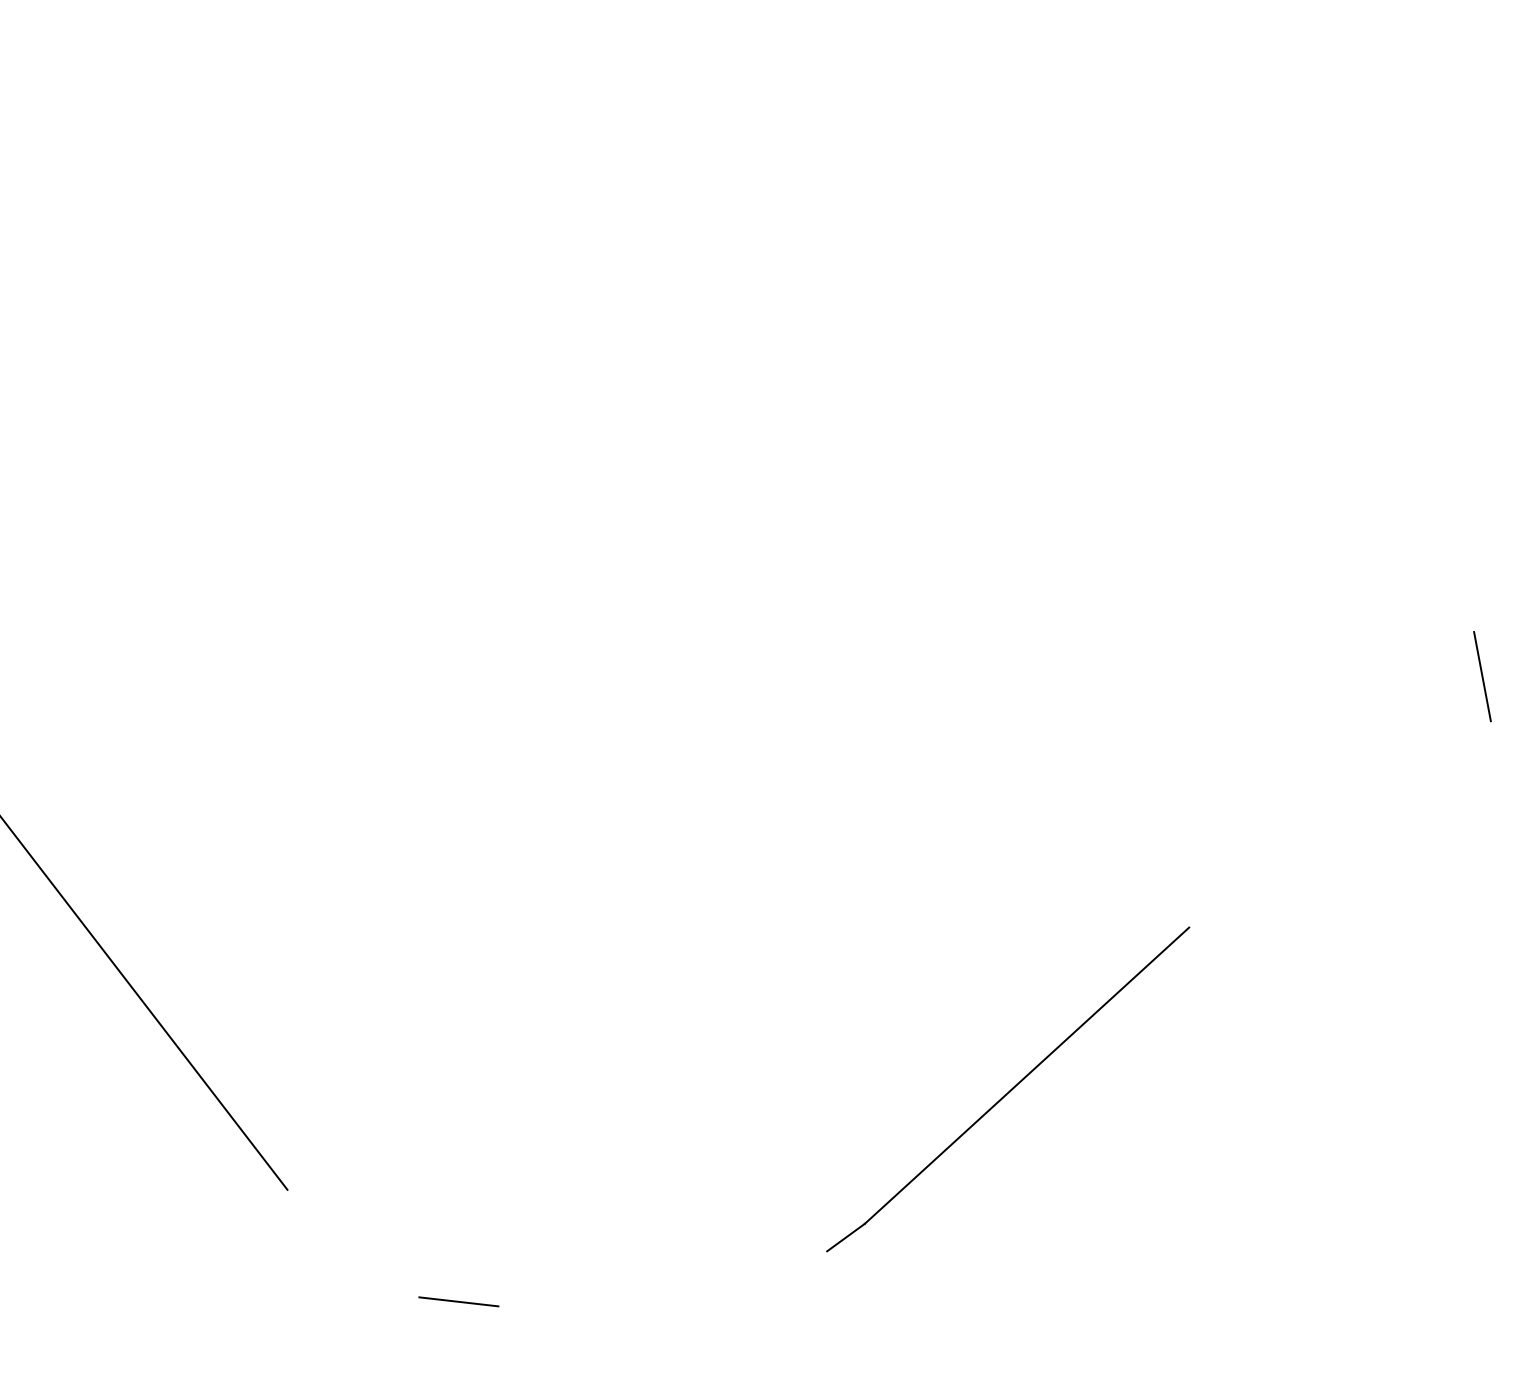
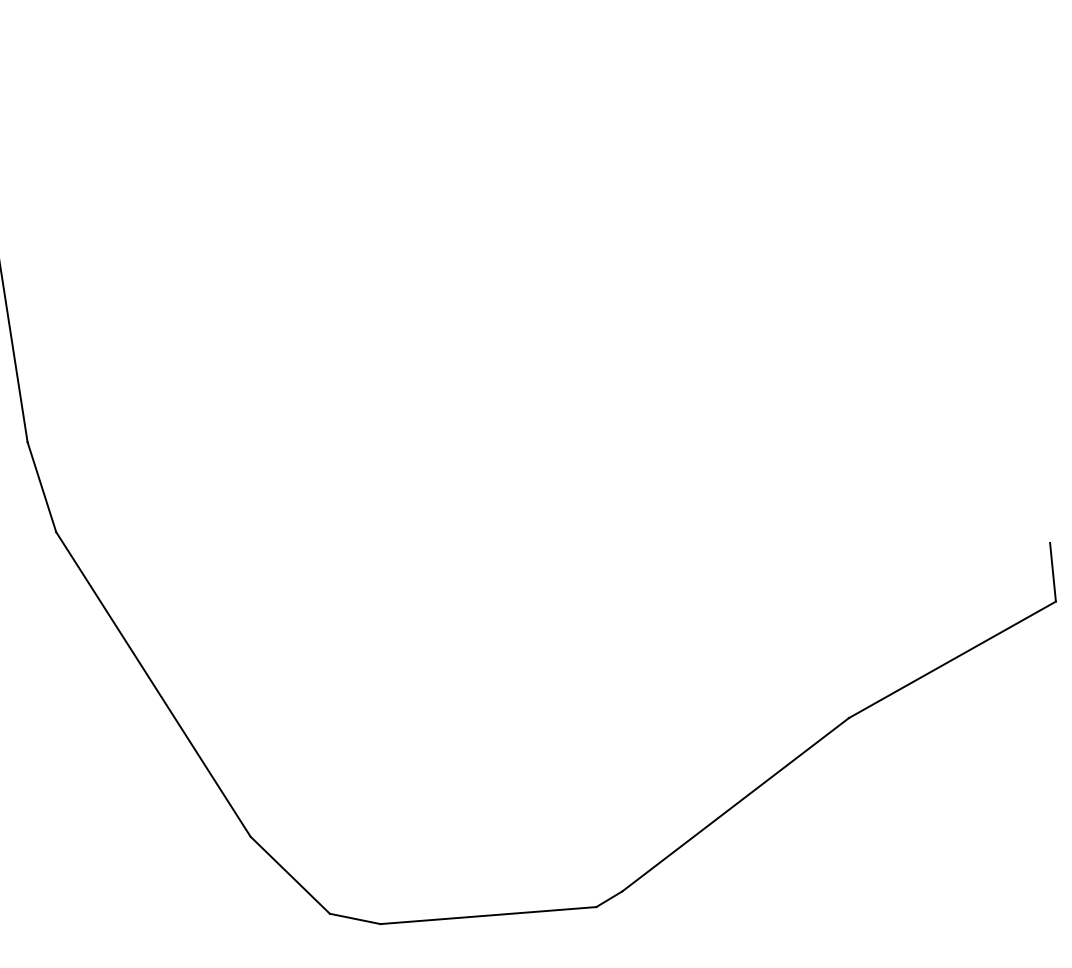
line: (1338, 824) -> (951, 659), added
line: (352, 1242) -> (289, 874), added
line: (662, 1278) -> (488, 915), added

